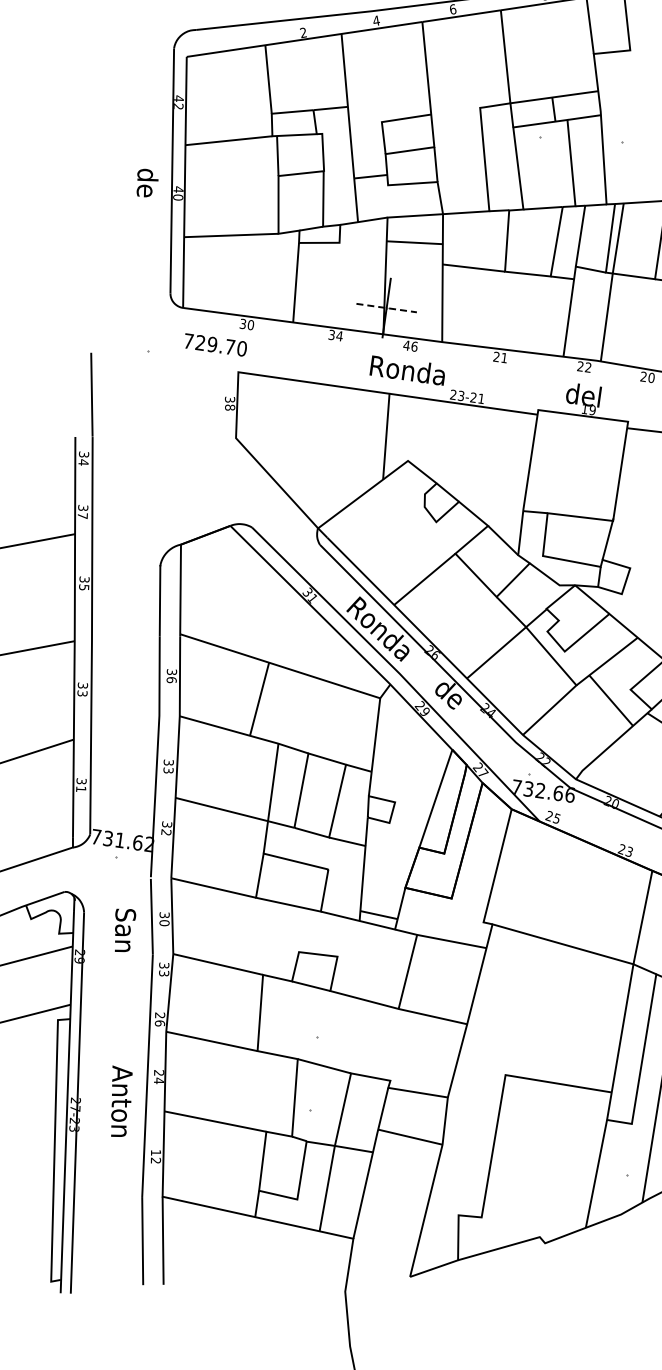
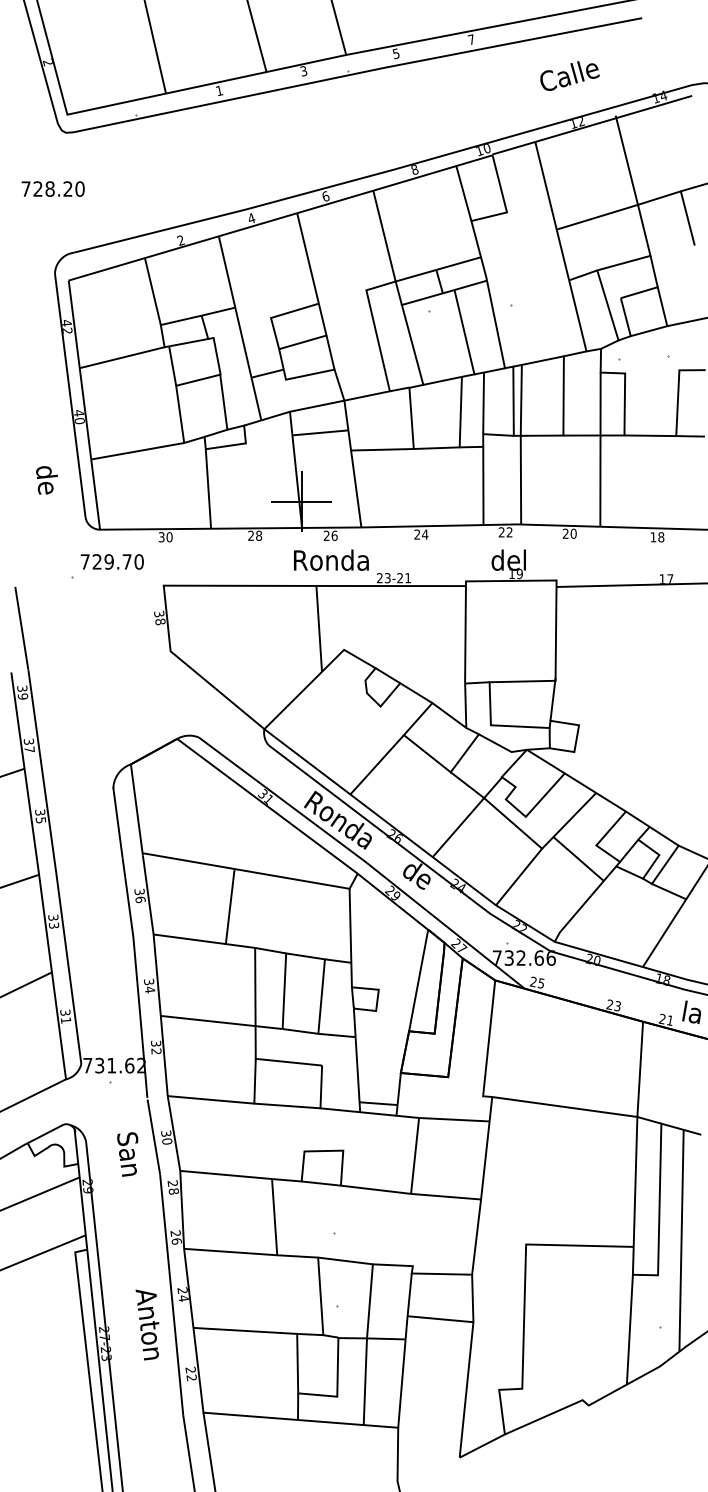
text: (146, 183) -> (46, 480), moved
line: (386, 308) -> (301, 501), dashed -> solid
text: (336, 335) -> (255, 535), 34 -> 28
text: (214, 344) -> (111, 561), moved
text: (406, 345) -> (326, 535), 46 -> 26
text: (504, 357) -> (425, 534), 21 -> 24
text: (83, 462) -> (22, 696), 34 -> 39
text: (168, 770) -> (149, 989), 33 -> 34
text: (163, 969) -> (172, 1187), 33 -> 28
text: (155, 1152) -> (190, 1369), 12 -> 22

